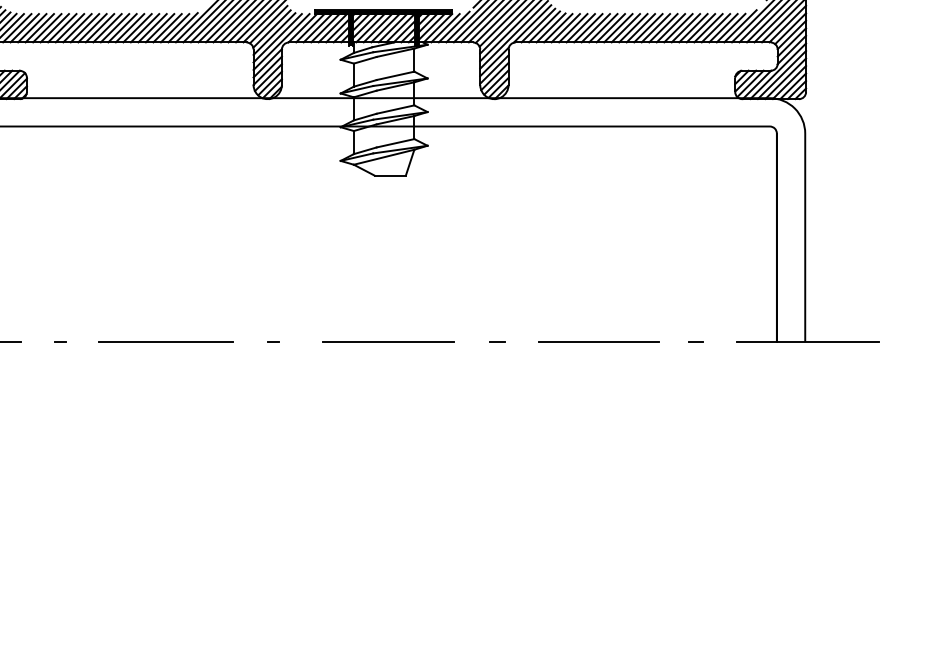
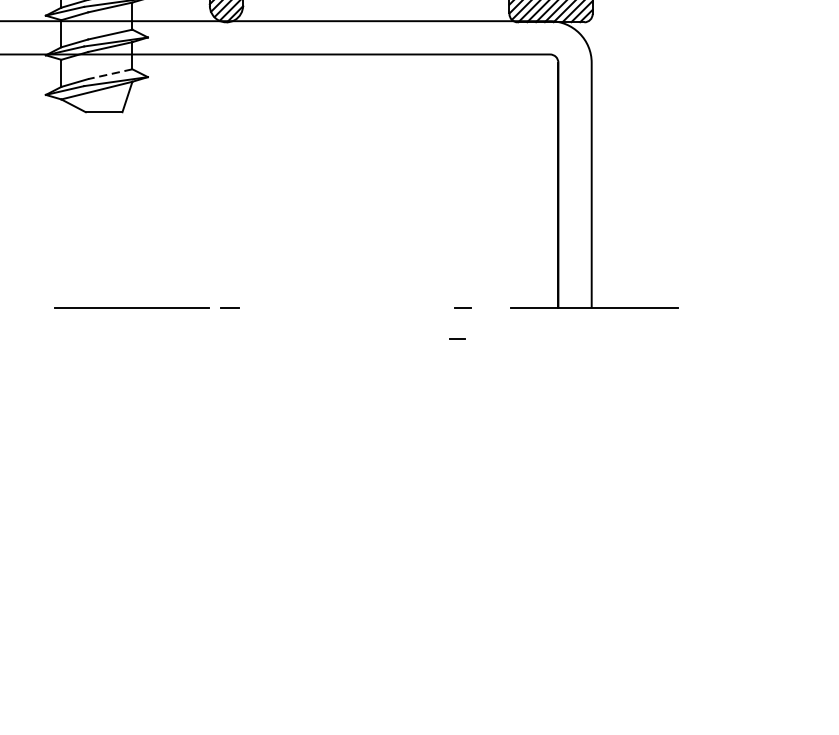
line: (395, 143) -> (110, 74), solid -> dashed
line: (388, 341) -> (132, 307), moved
line: (598, 342) -> (348, 308), removed
line: (690, 367) -> (456, 337), added

